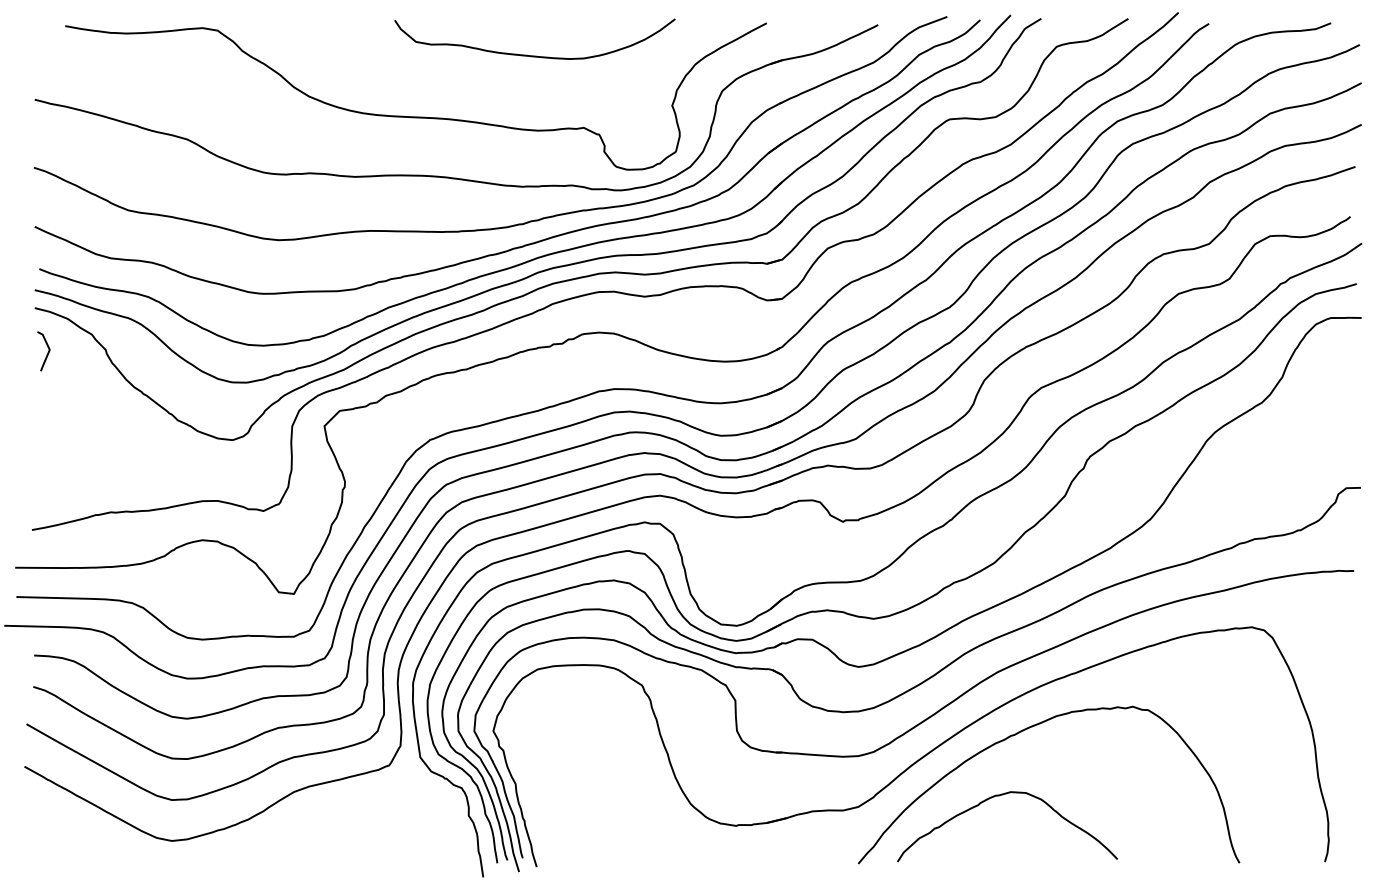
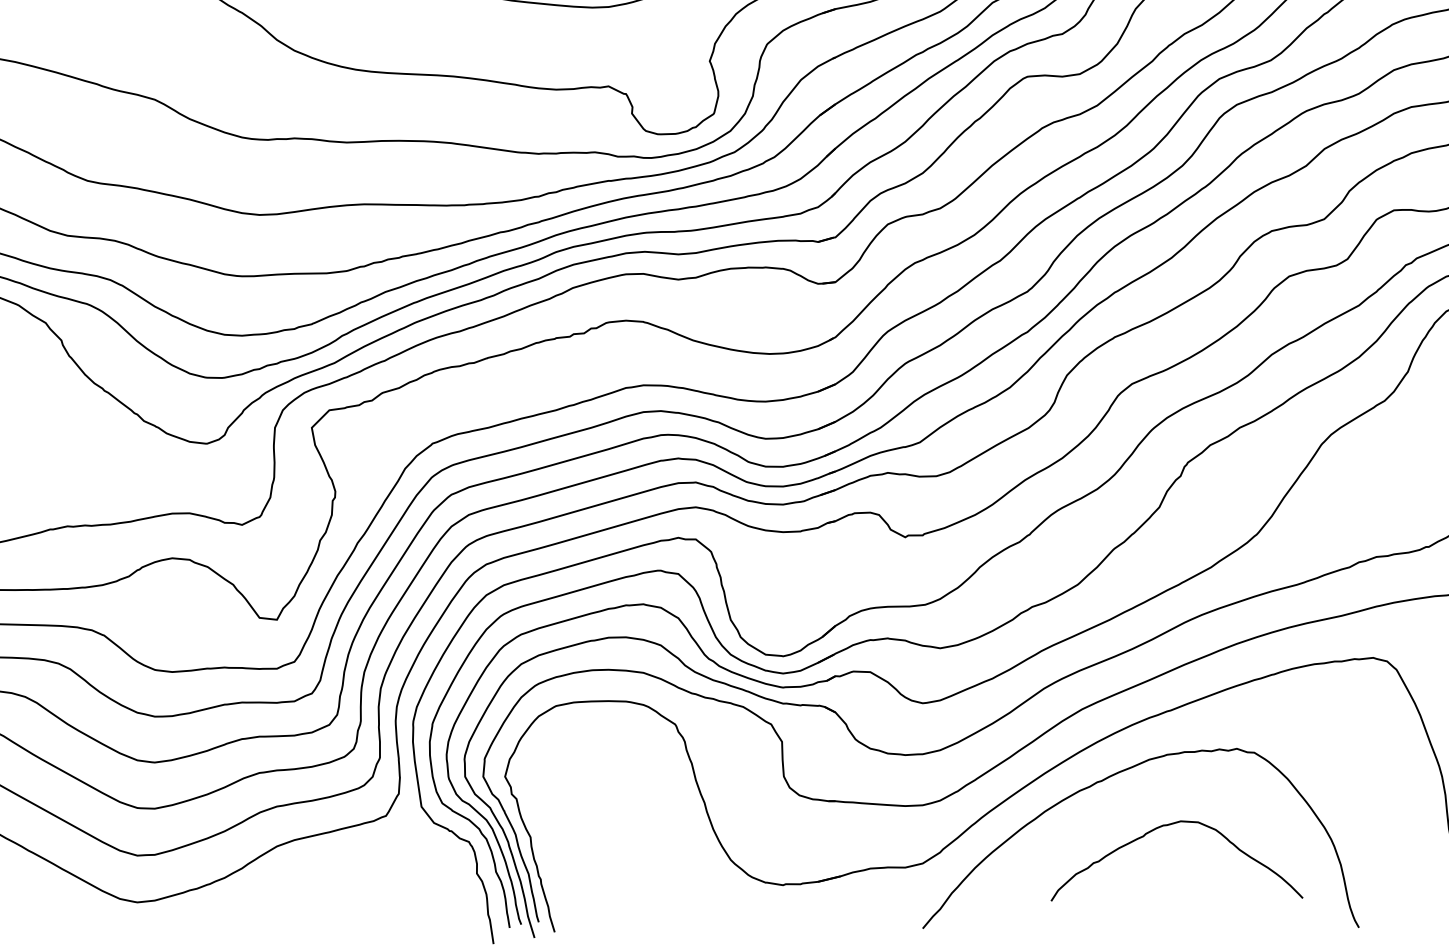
curve: (999, 796) -> (1167, 826), moved

